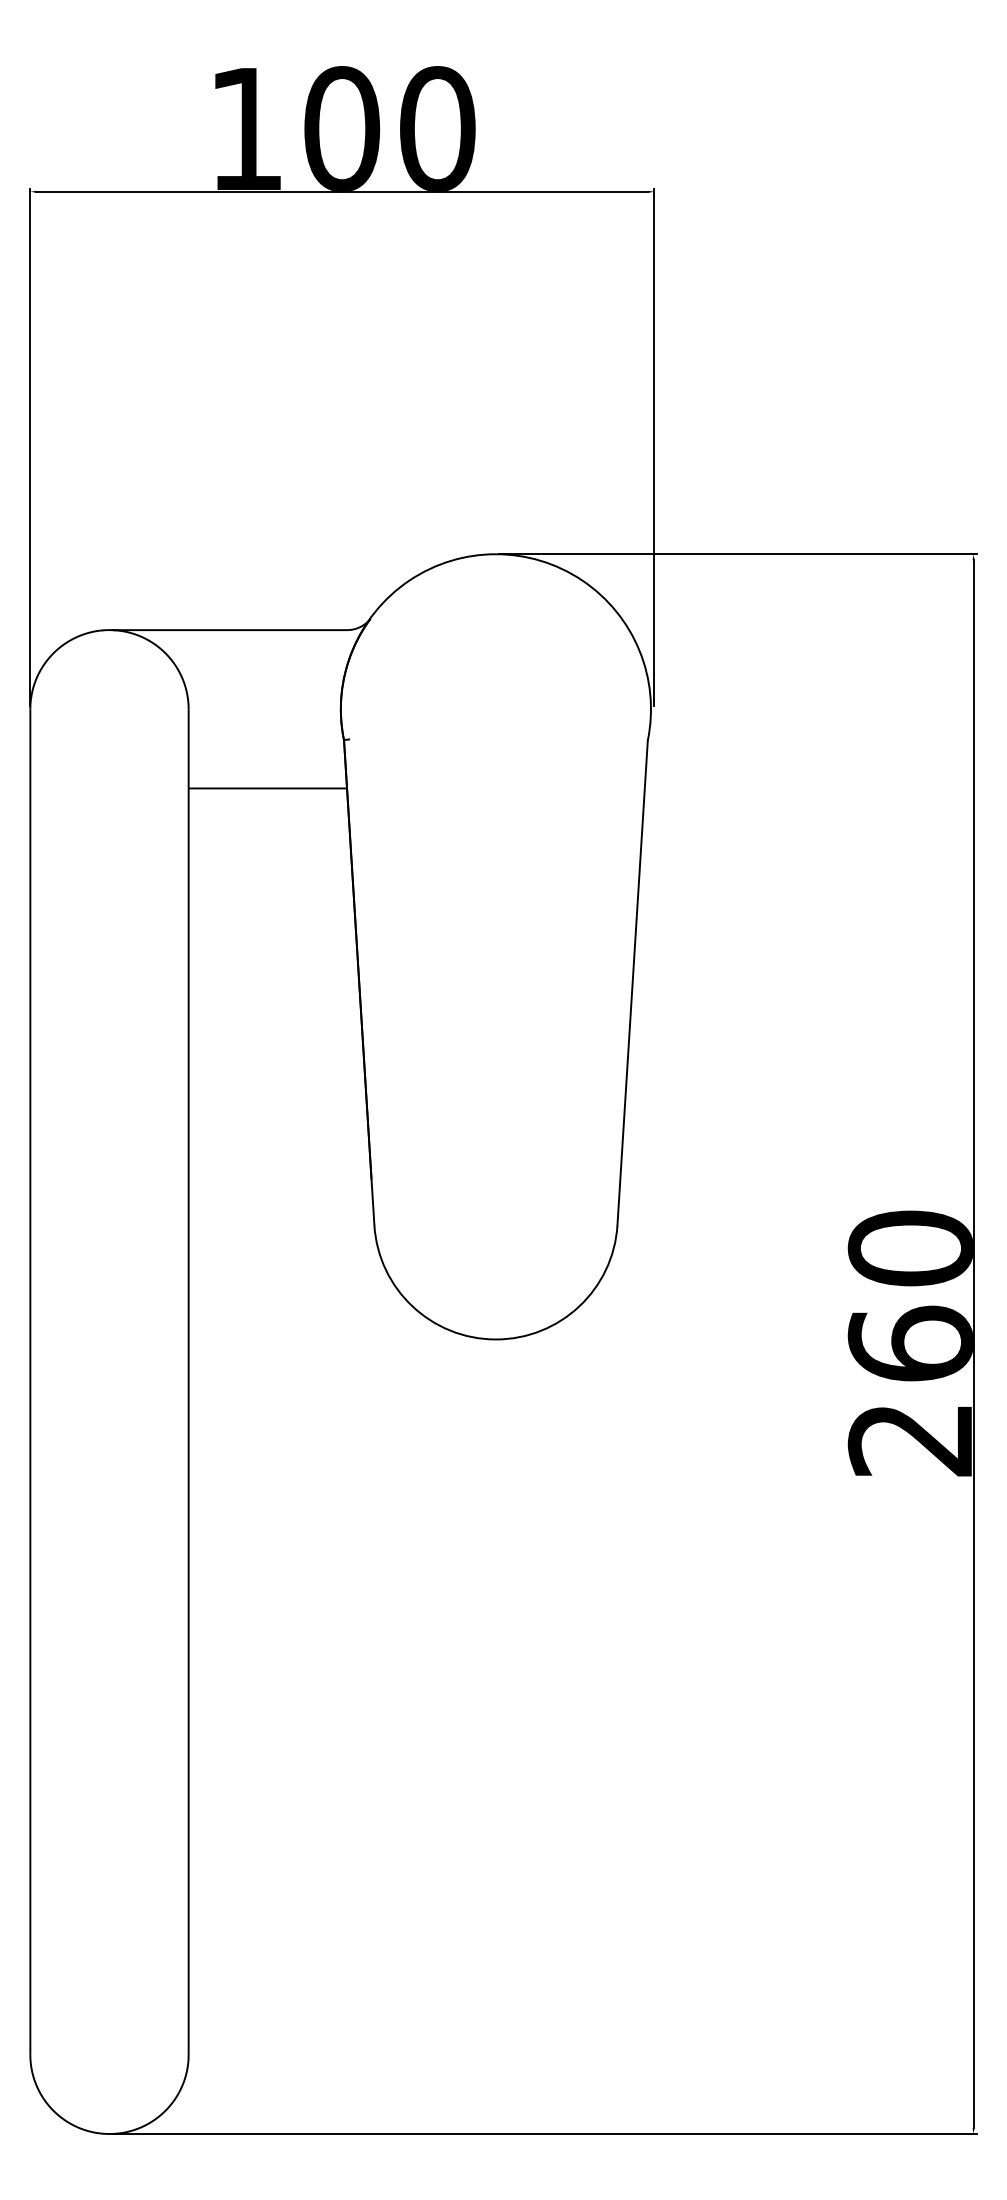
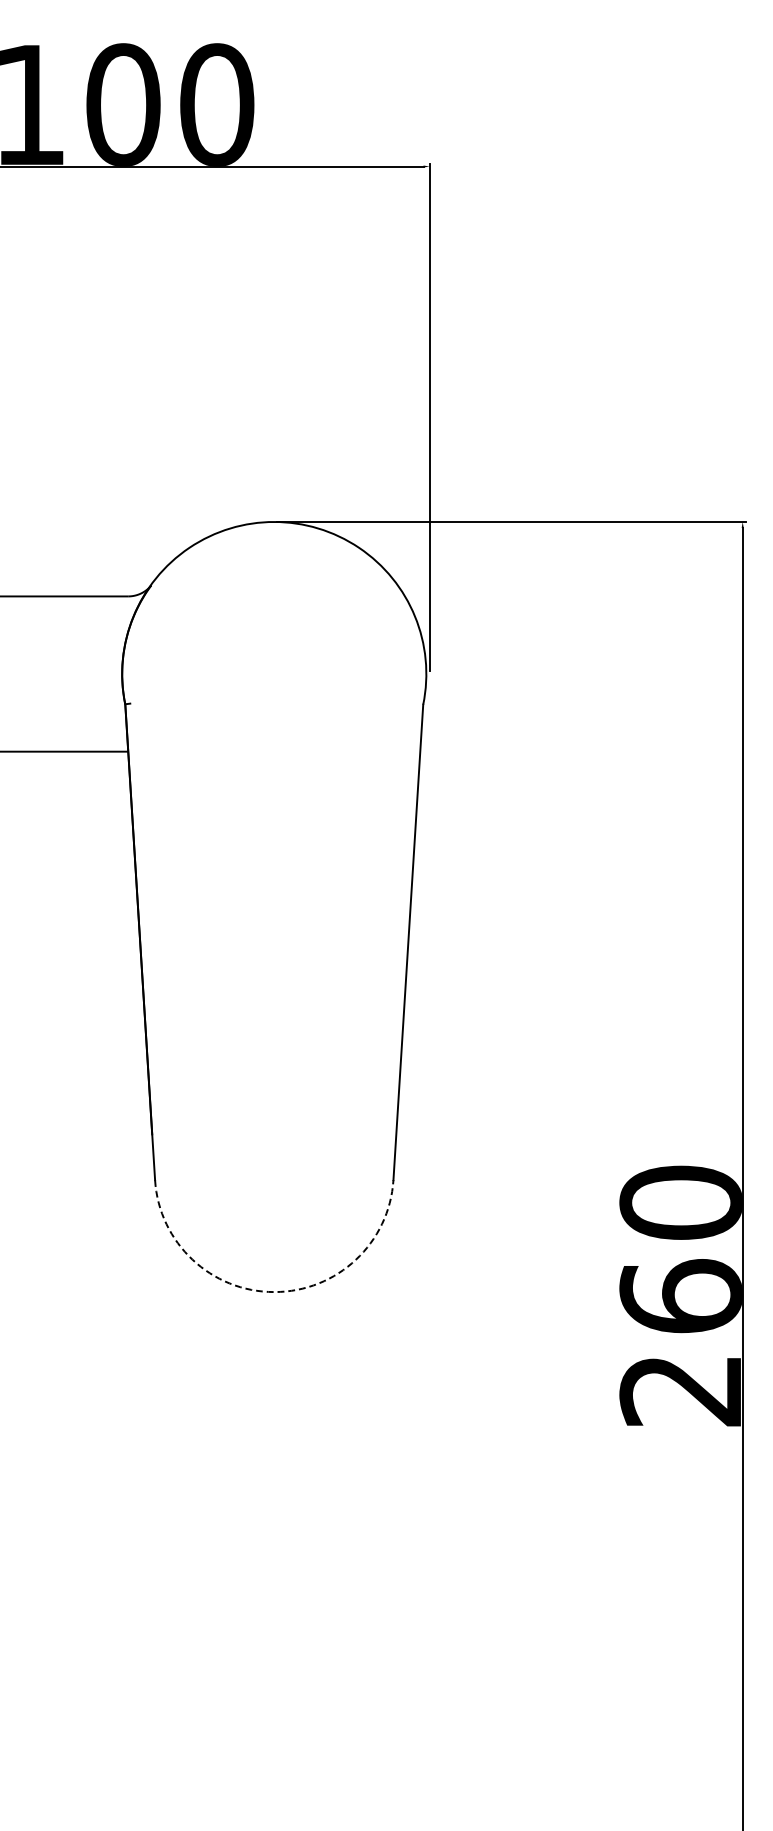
arc: (495, 1339) -> (273, 1292), solid -> dashed

